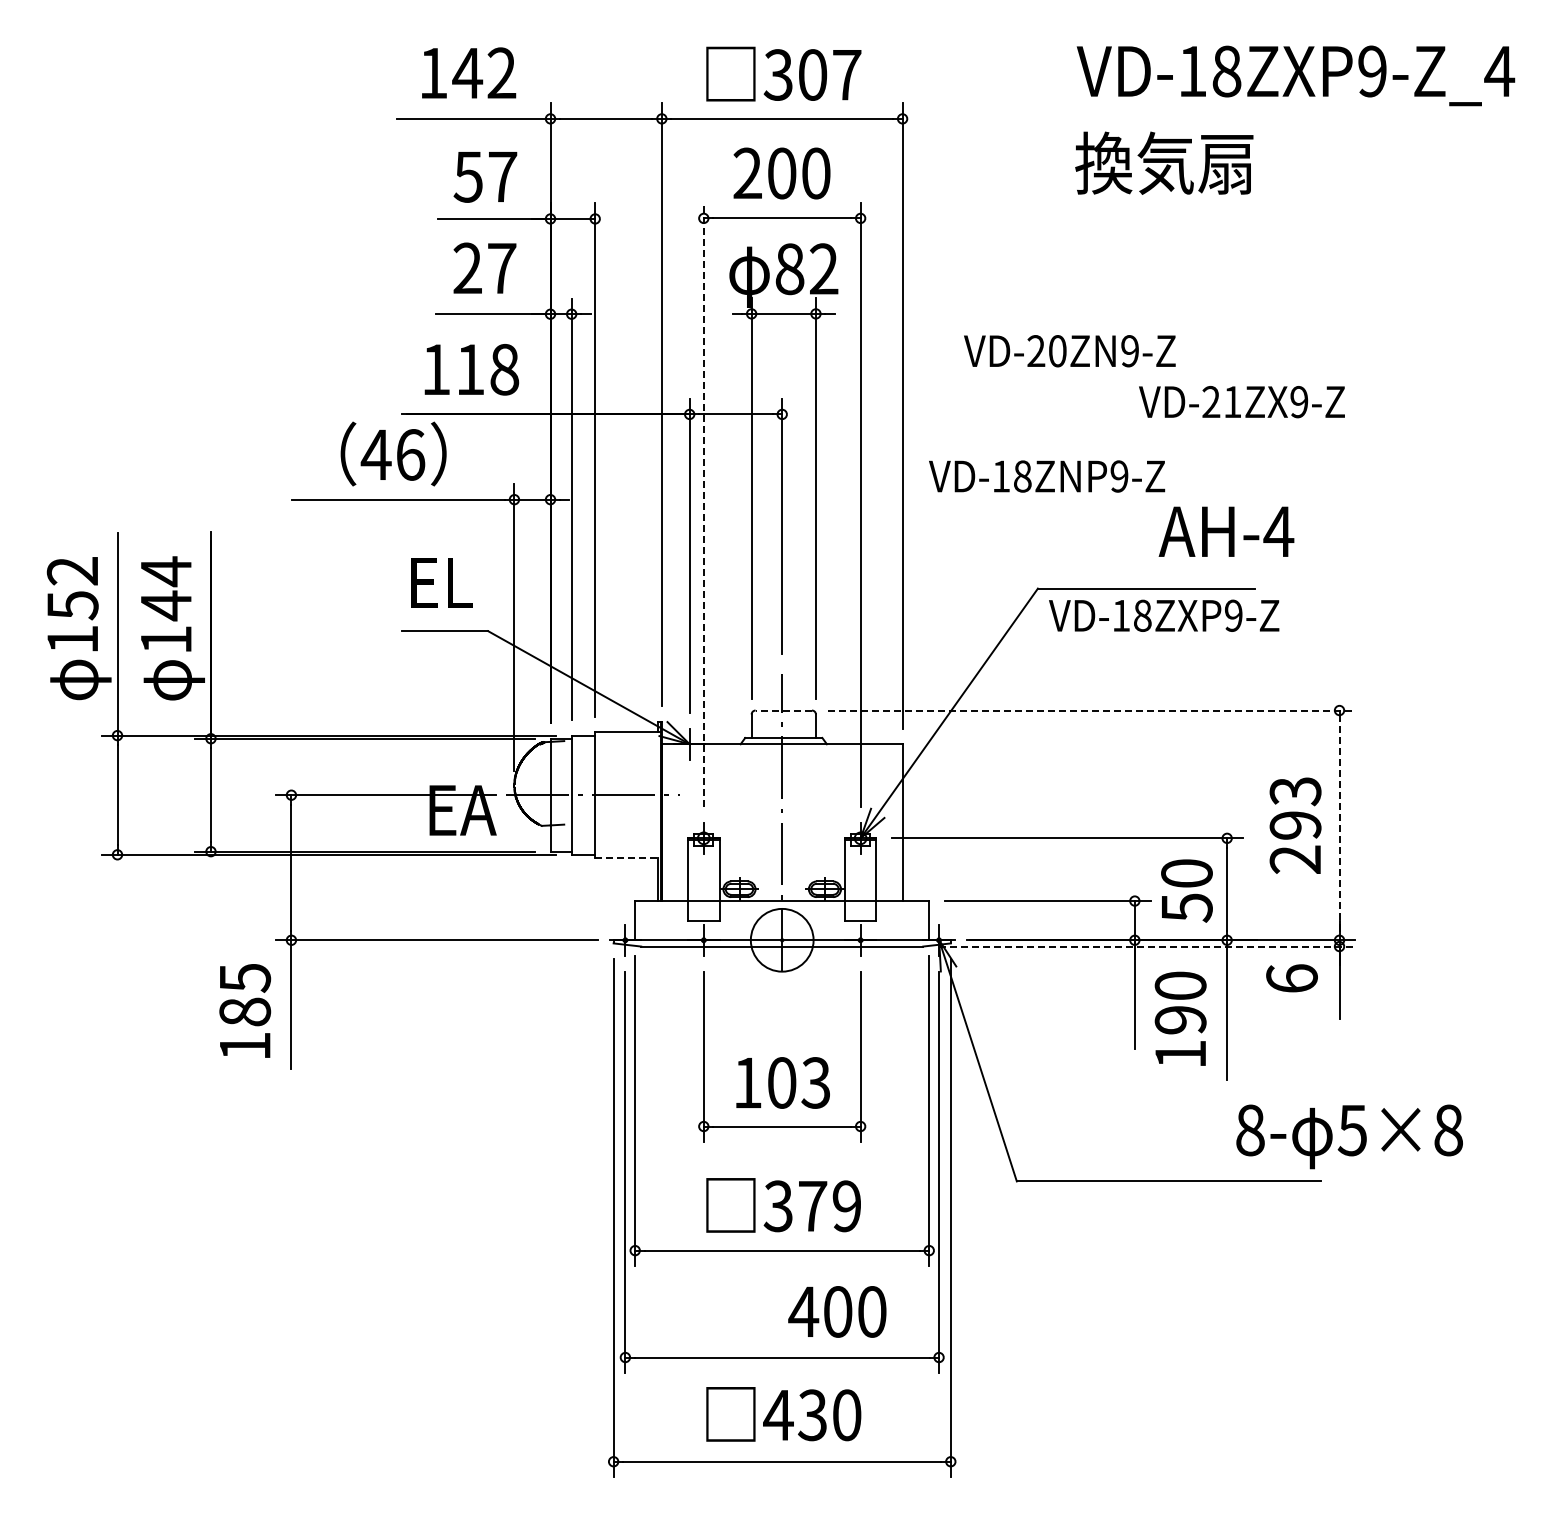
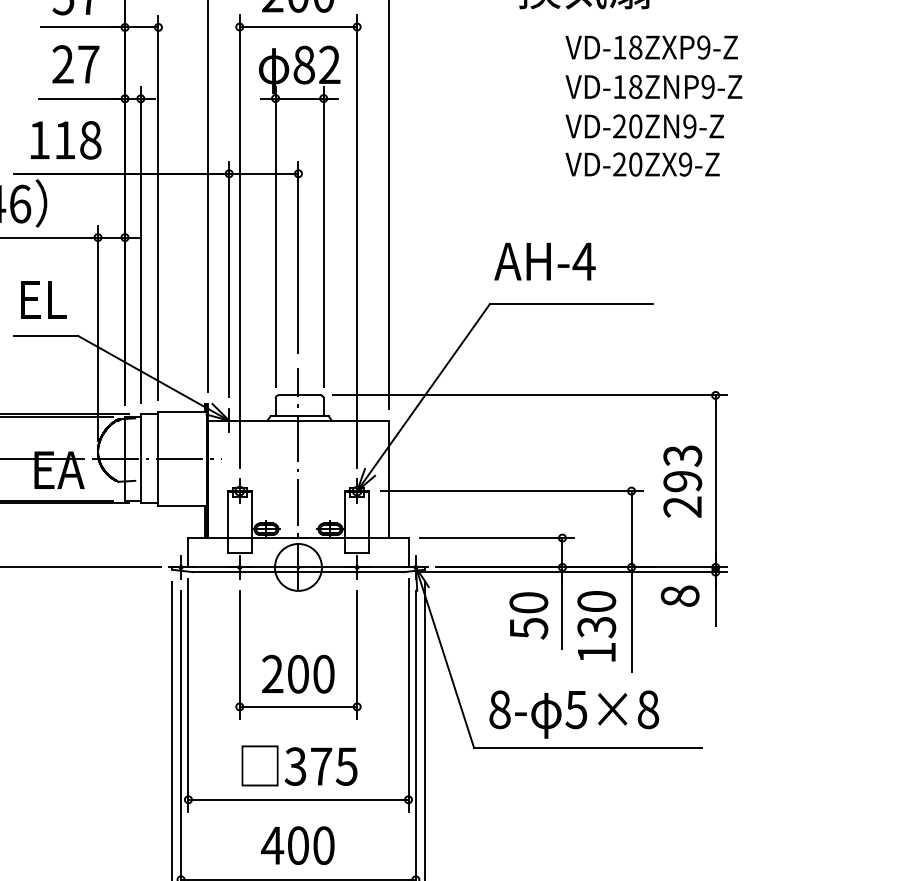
text: (1069, 351) -> (644, 126), moved
text: (1232, 401) -> (635, 164), VD-21ZX9-Z -> VD-20ZX9-Z
text: (1047, 476) -> (654, 87), moved
line: (703, 504) -> (239, 241), dashed -> solid
text: (1226, 531) -> (544, 261), moved
text: (1164, 615) -> (652, 47), moved
line: (783, 710) -> (299, 395), dashed -> solid
line: (1091, 710) -> (529, 395), dashed -> solid
line: (1339, 824) -> (715, 480), dashed -> solid
line: (629, 857) -> (184, 505), dashed -> solid
text: (1186, 890) -> (528, 615), moved
line: (1147, 946) -> (571, 572), dashed -> solid
text: (1291, 978) -> (679, 596), 6 -> 8
text: (1180, 1020) -> (596, 627), 190 -> 130
text: (781, 1082) -> (297, 673), 103 -> 200
text: (1349, 1136) -> (574, 714), moved
text: (846, 1206) -> (346, 766), 379 -> 375
text: (837, 1311) -> (297, 845), moved

